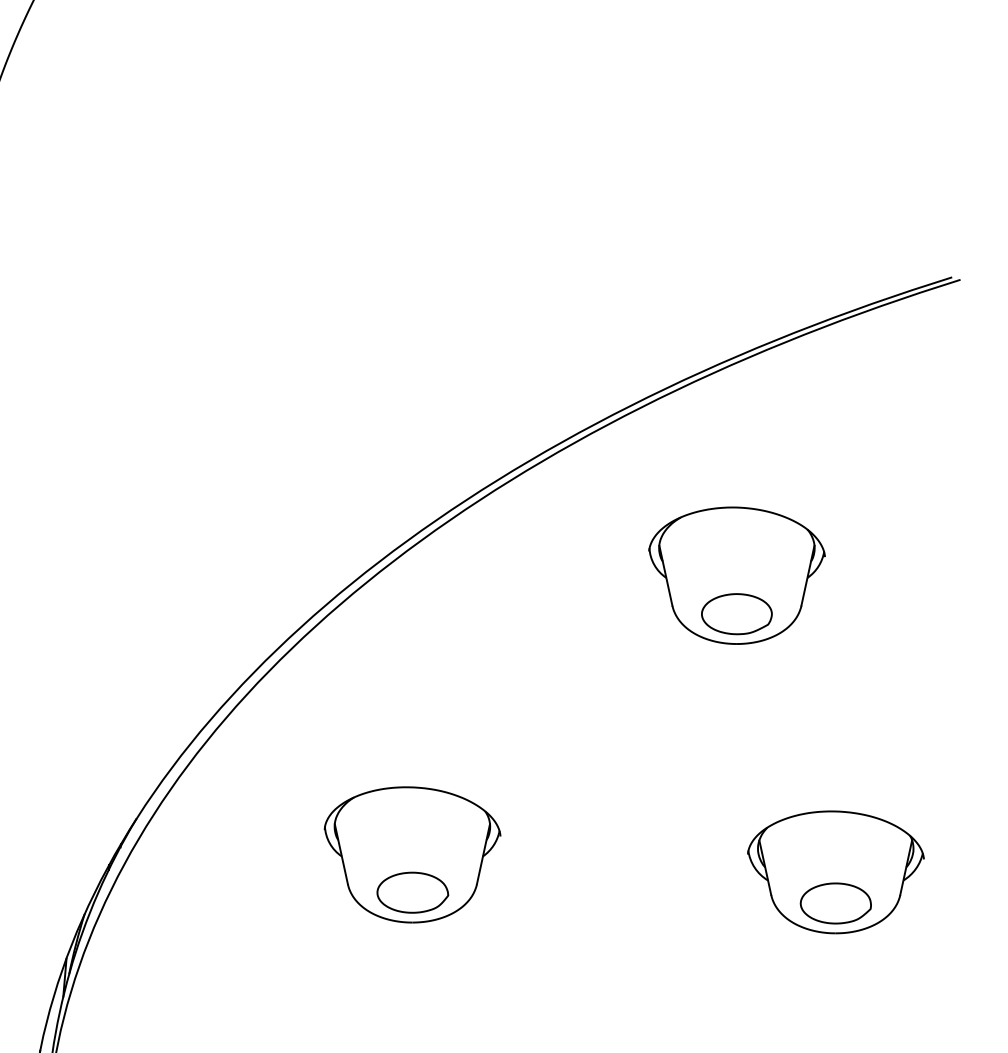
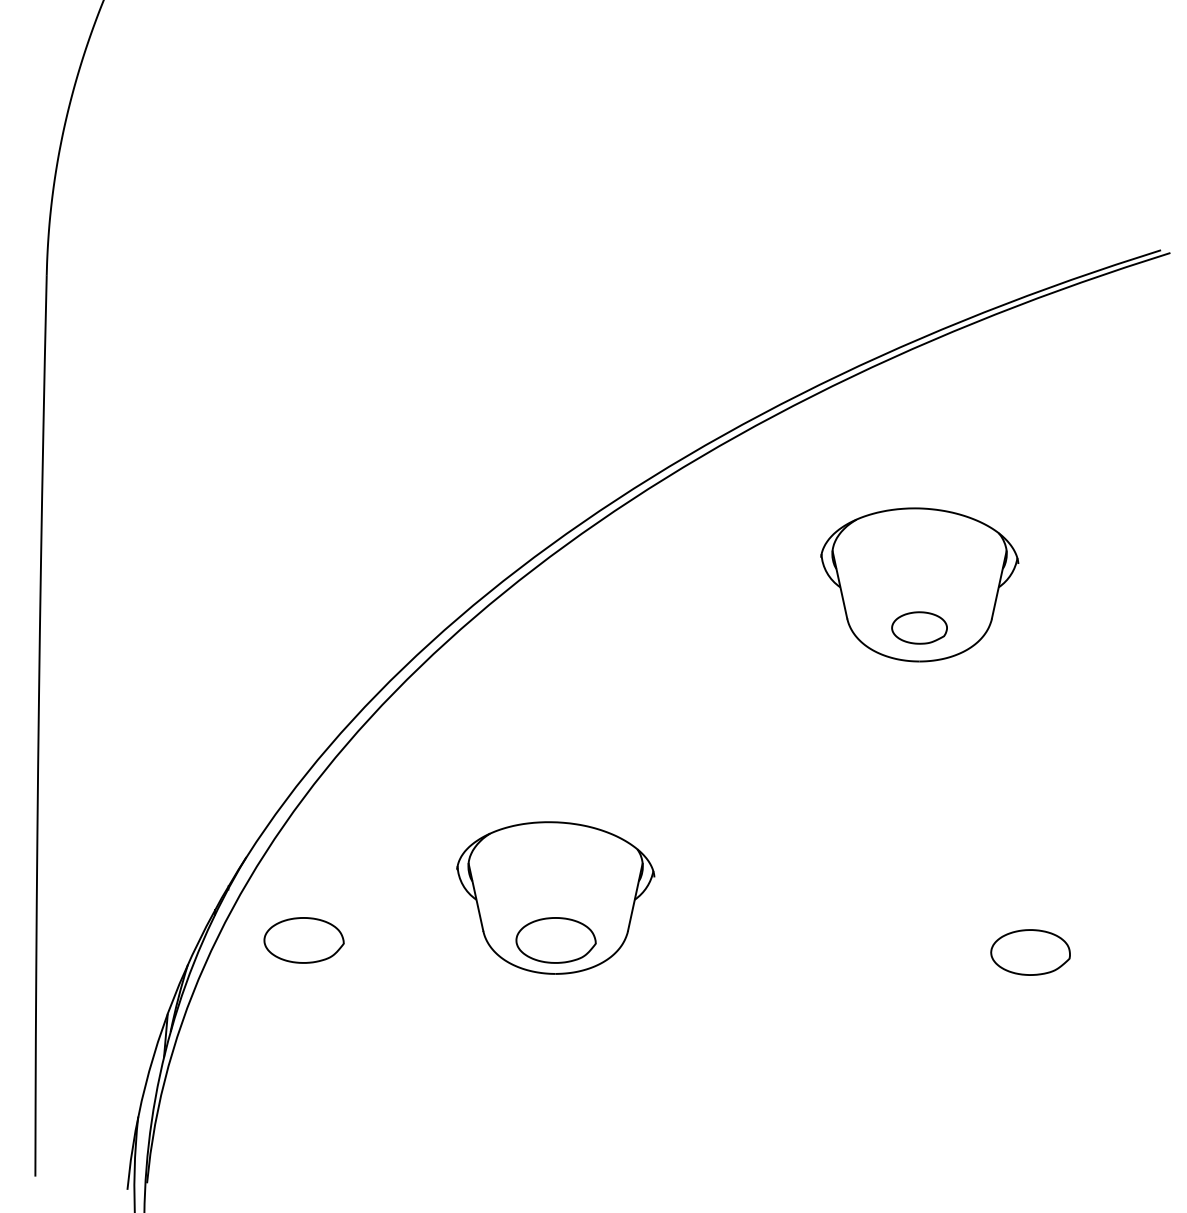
part: (736, 613) -> (919, 627), size x0.7
part: (835, 872) -> (1030, 917), removed
part: (187, 892) -> (303, 940), added

